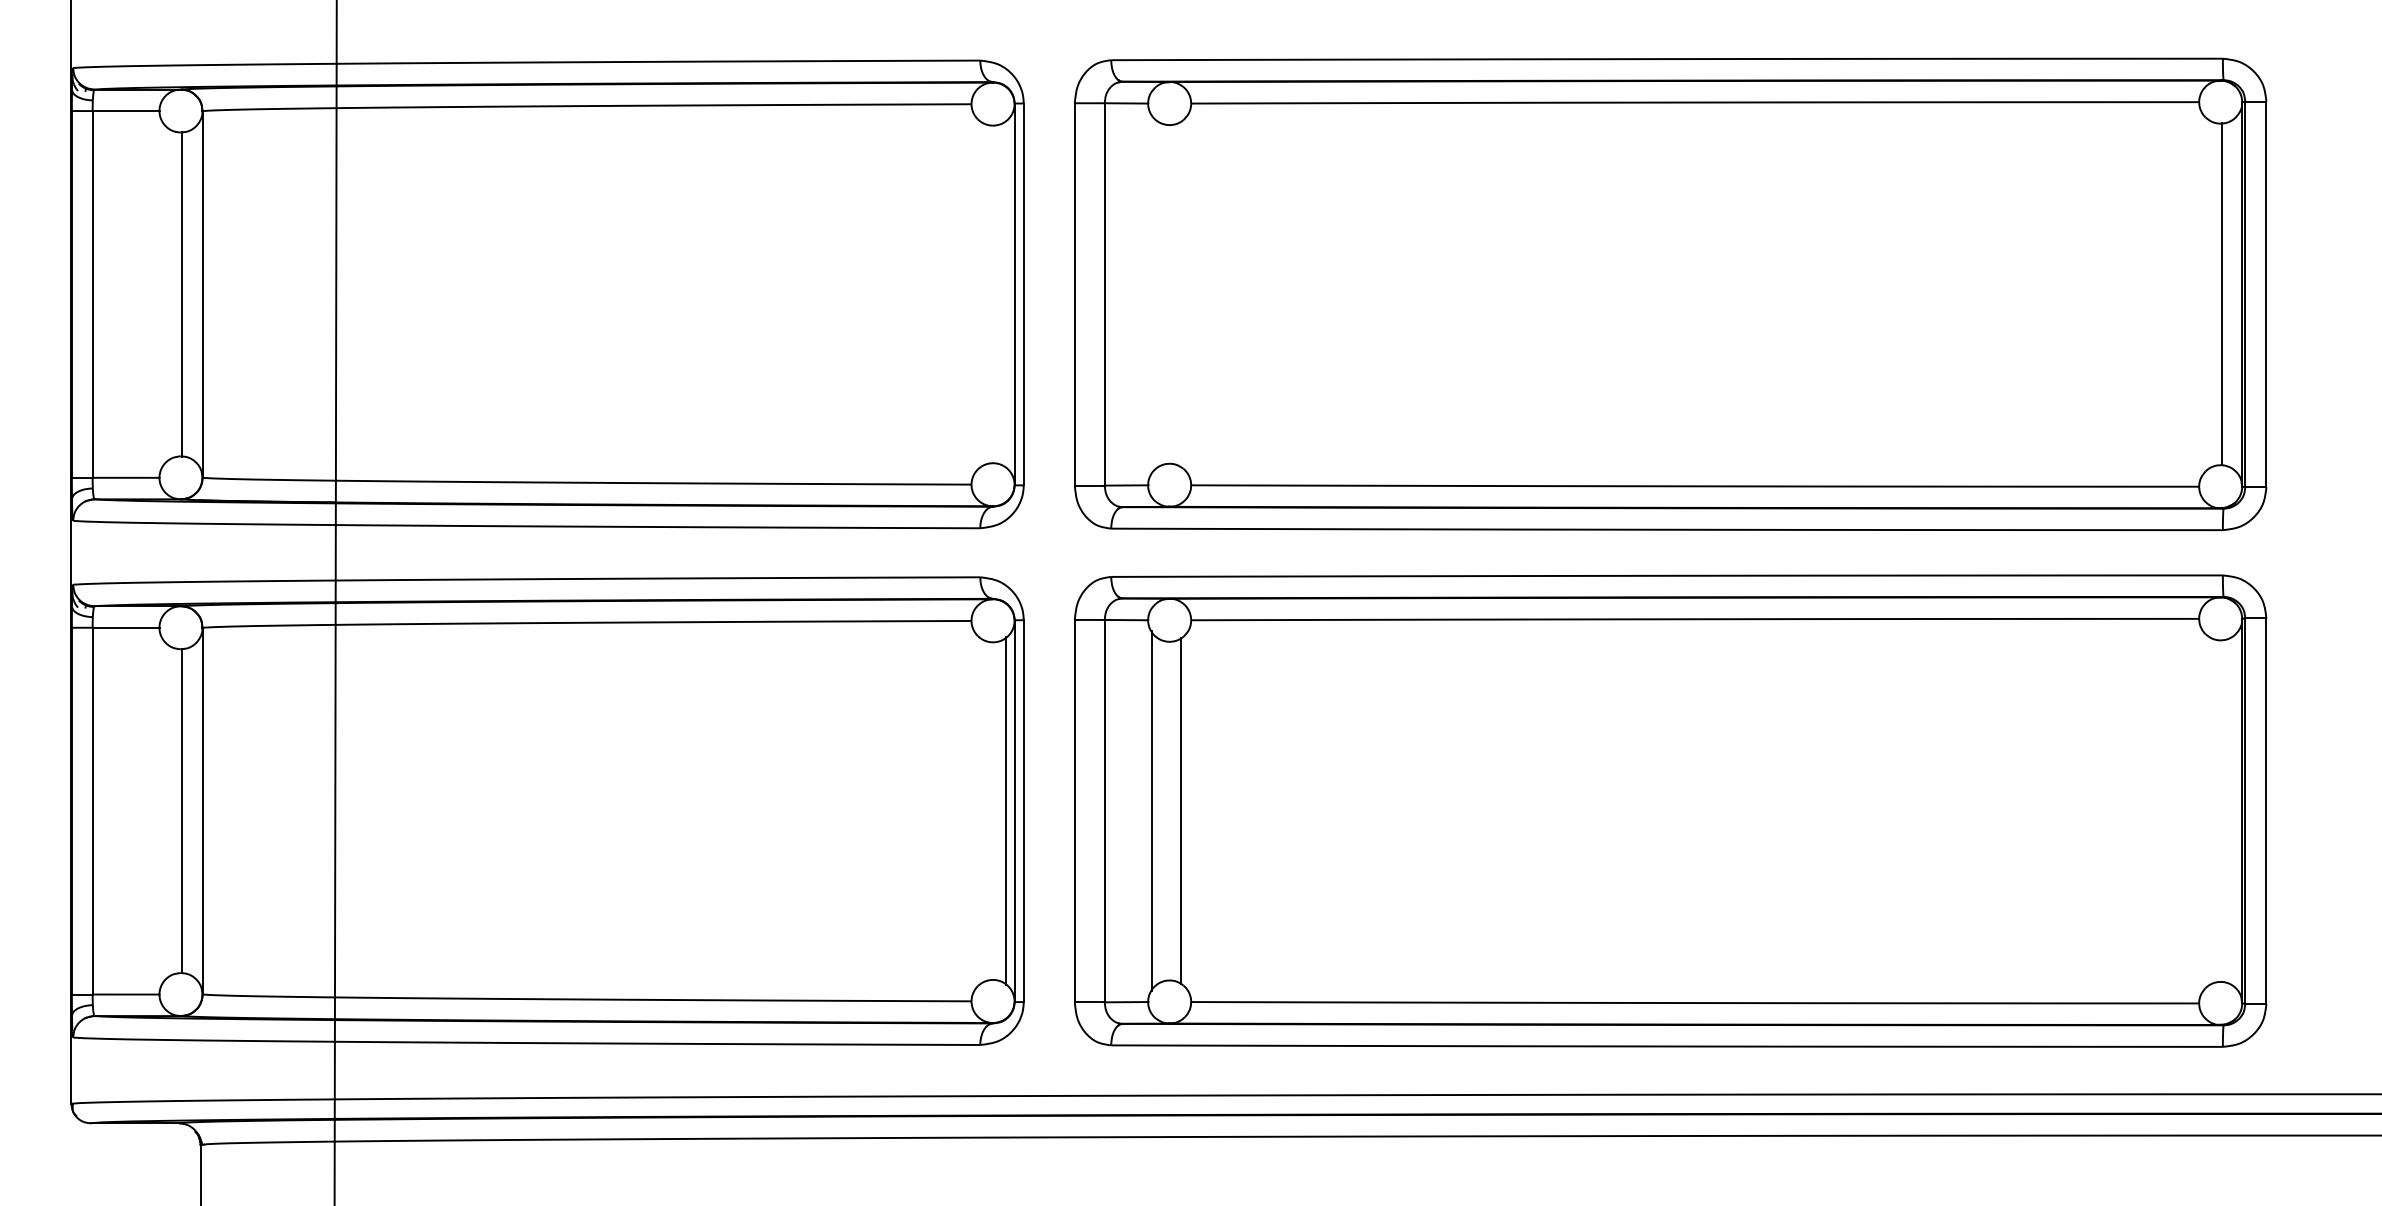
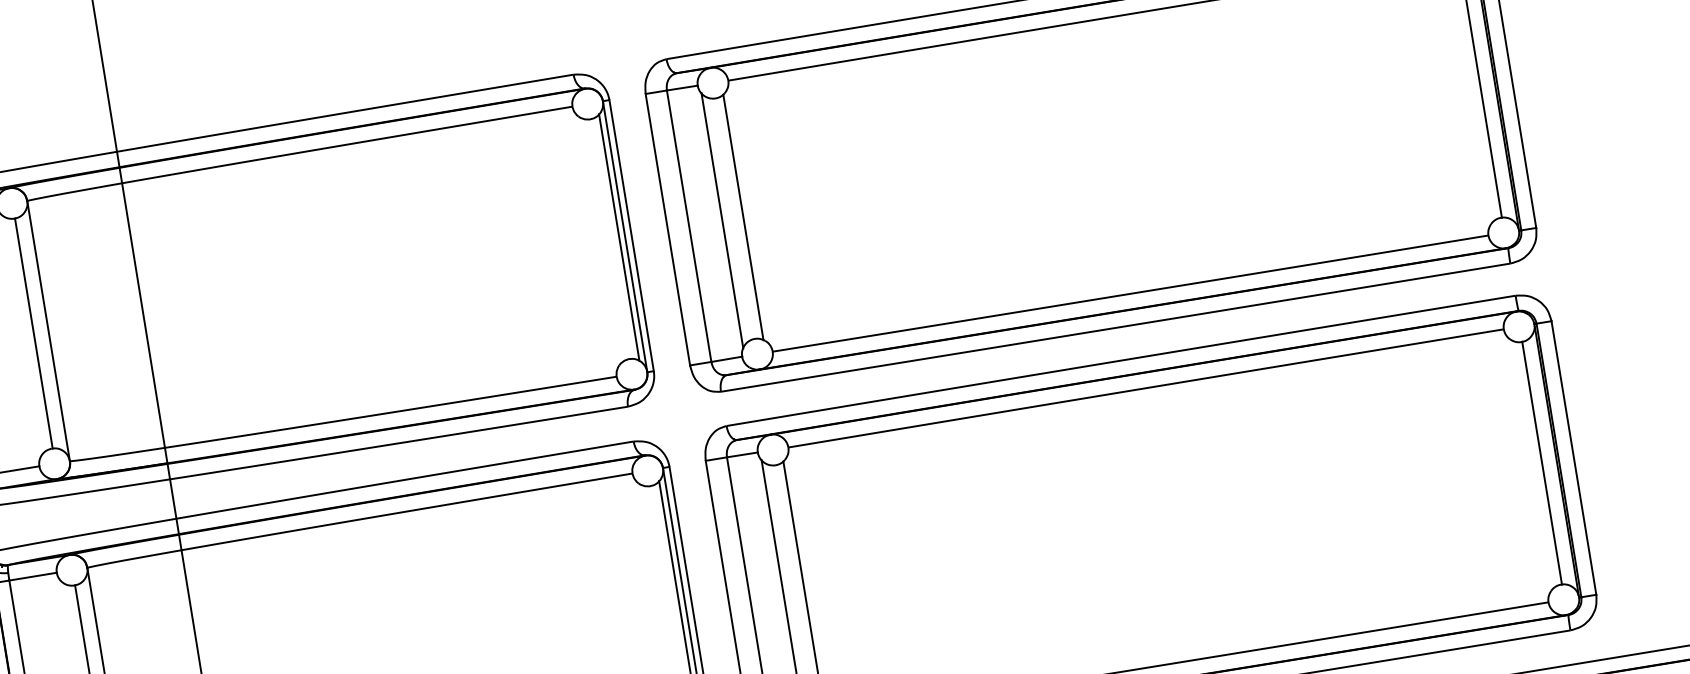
line: (1006, 294) -> (619, 237), added
line: (1151, 294) -> (722, 220), added
line: (1181, 294) -> (743, 217), added
line: (2221, 811) -> (1542, 463), added

